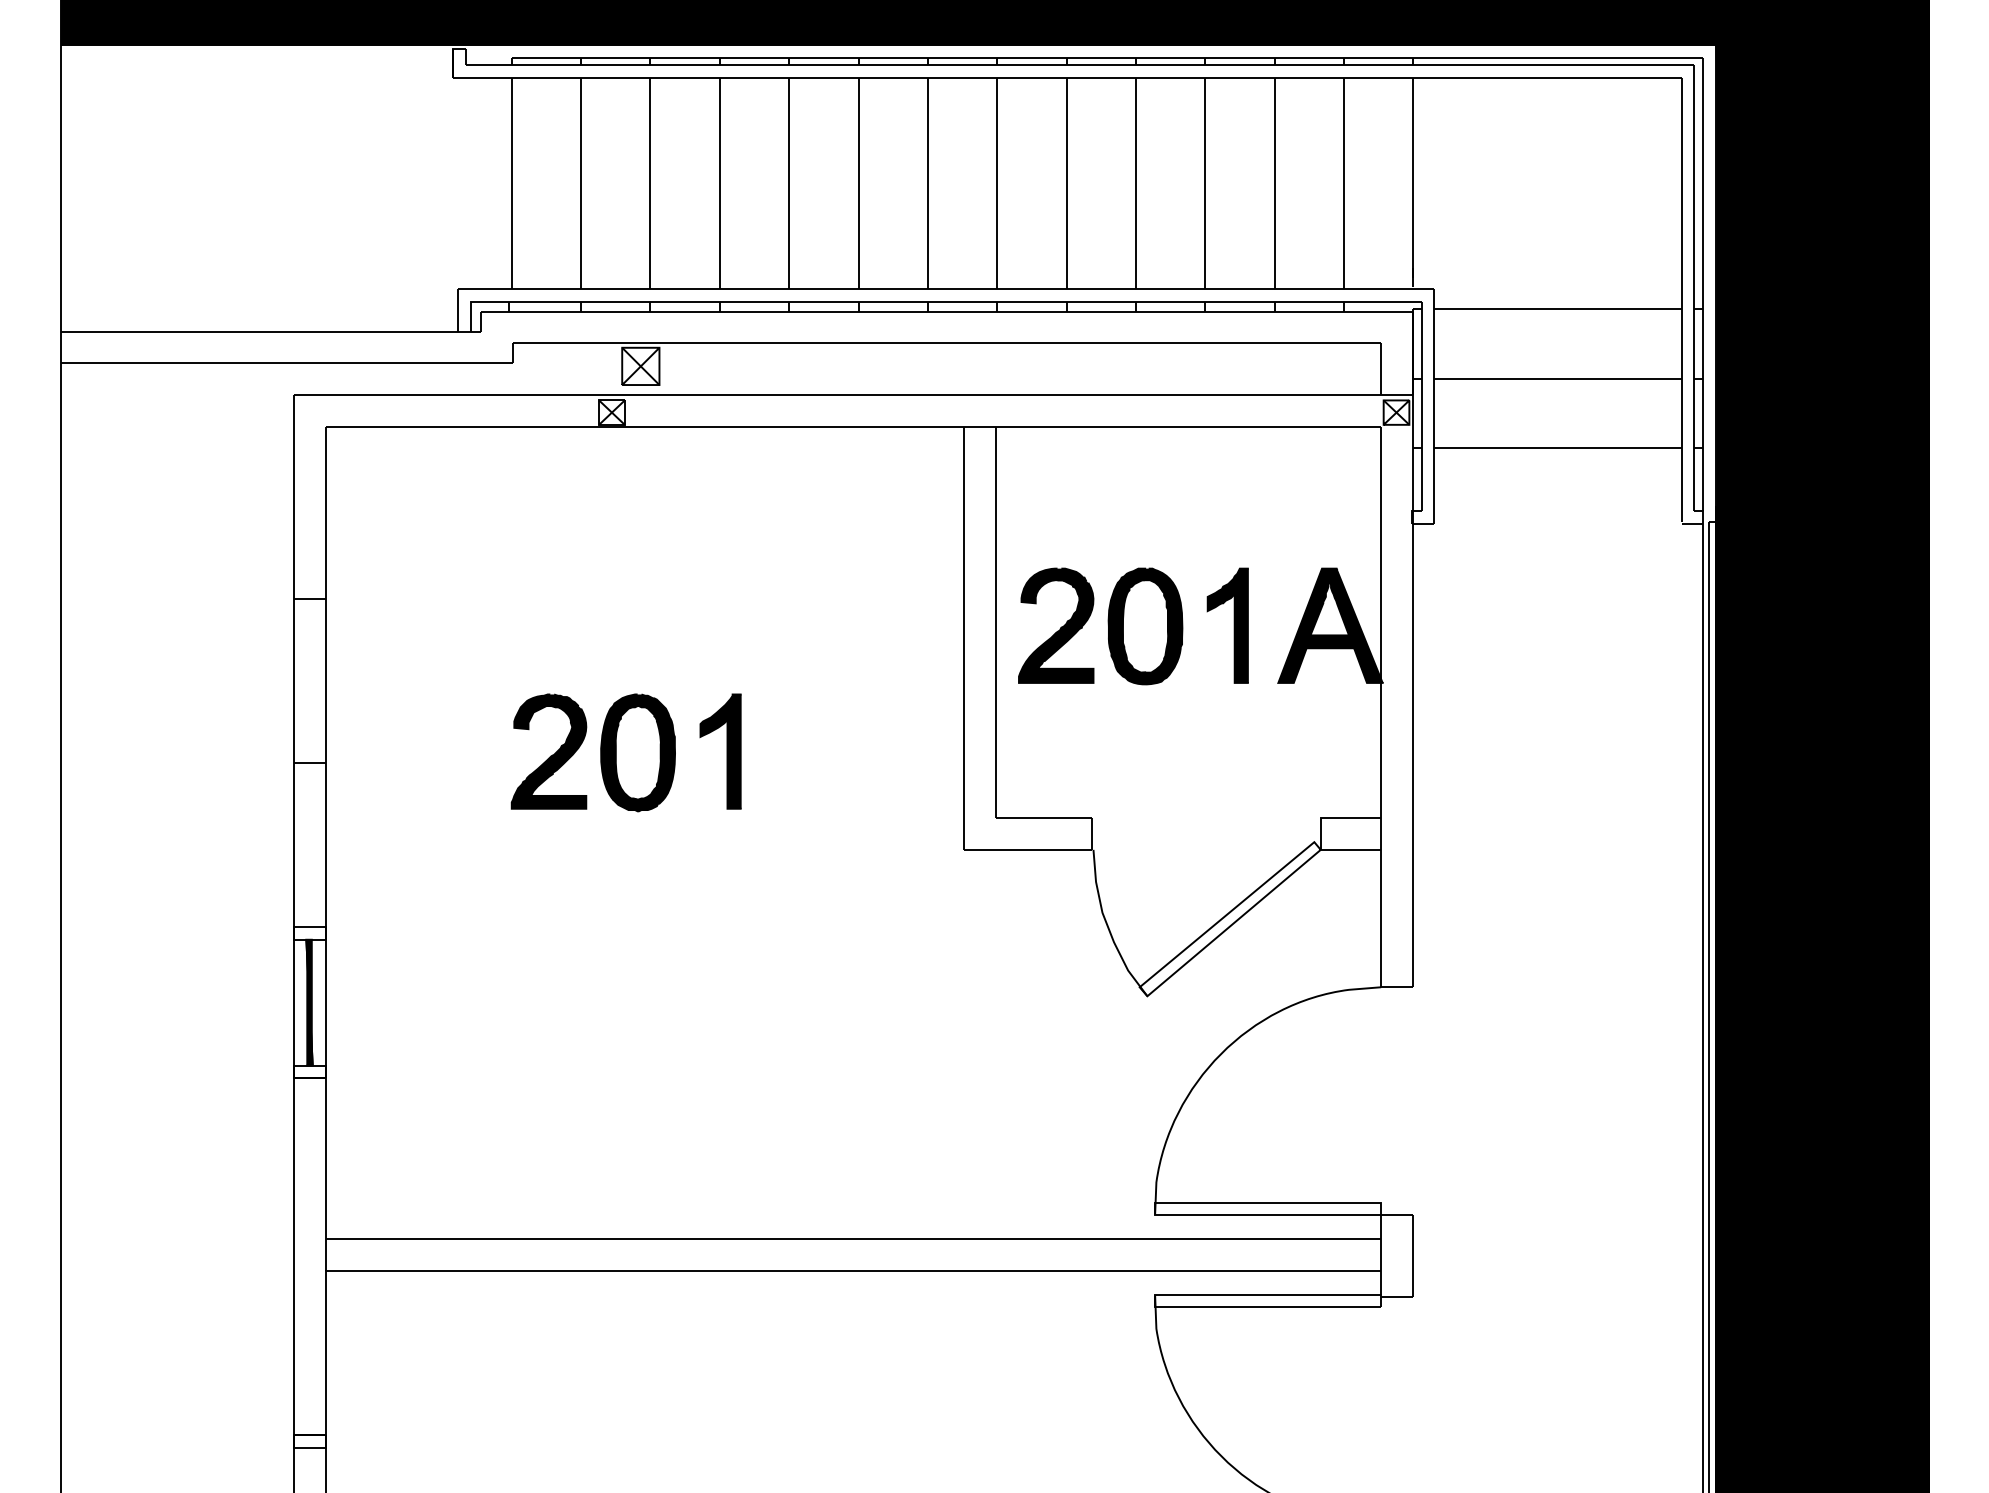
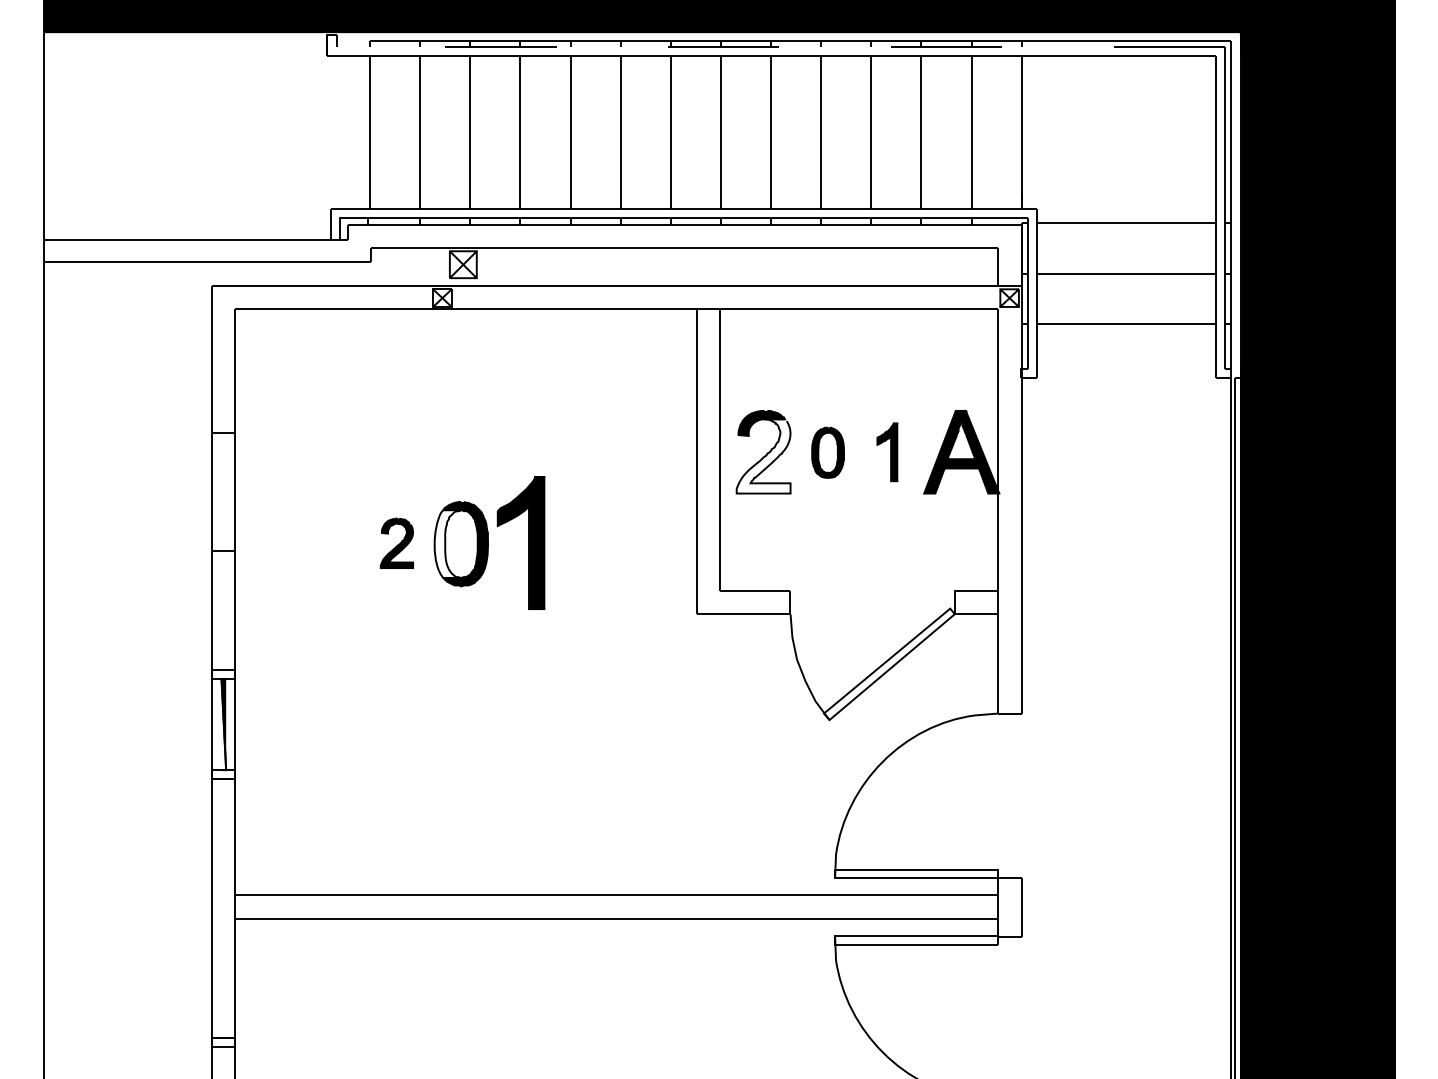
line: (1079, 65) -> (780, 47), solid -> dashed
part: (1144, 626) -> (827, 452), size x0.6
part: (1227, 626) -> (887, 452), size x0.7
fill: (1056, 631) -> (763, 456), removed
part: (548, 752) -> (396, 543), size x0.6
part: (719, 752) -> (520, 543), size x1.6
fill: (618, 753) -> (447, 544), removed
fill: (309, 1002) -> (223, 724), removed

